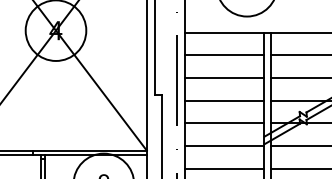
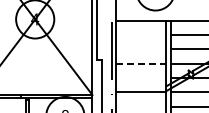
line: (223, 54) -> (140, 34), removed
line: (223, 78) -> (140, 49), removed
line: (224, 100) -> (141, 63), solid -> dashed
line: (223, 122) -> (140, 77), removed
line: (223, 168) -> (140, 106), removed

